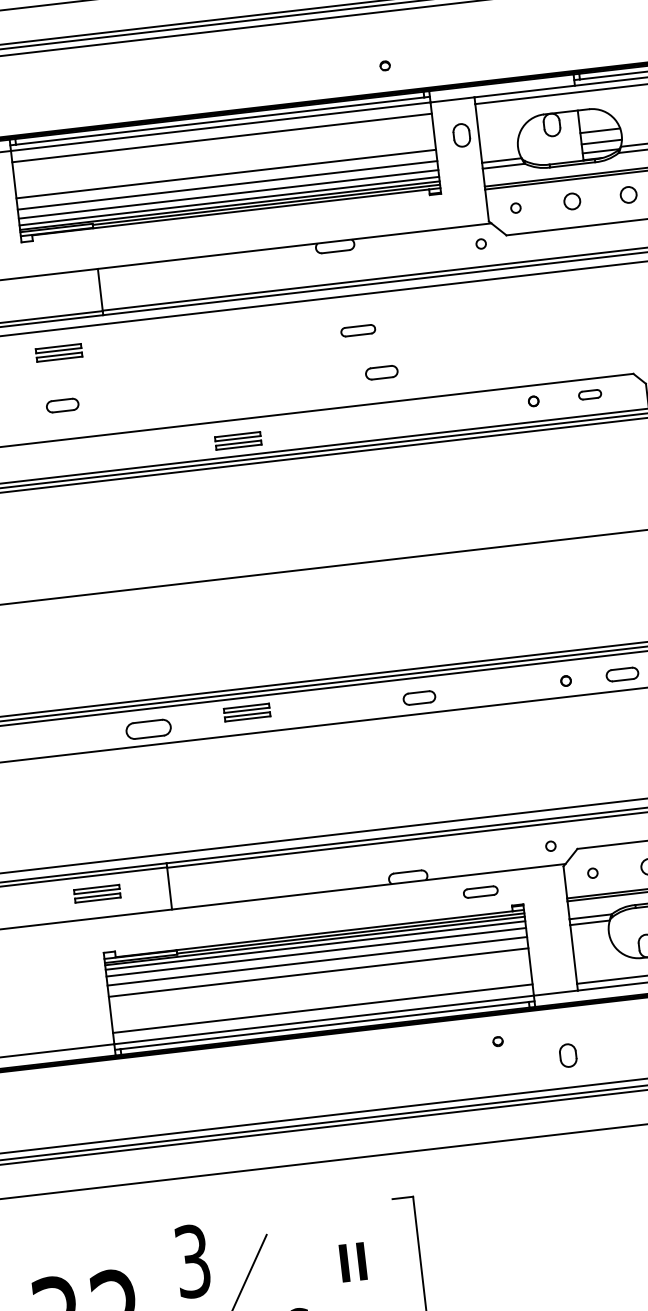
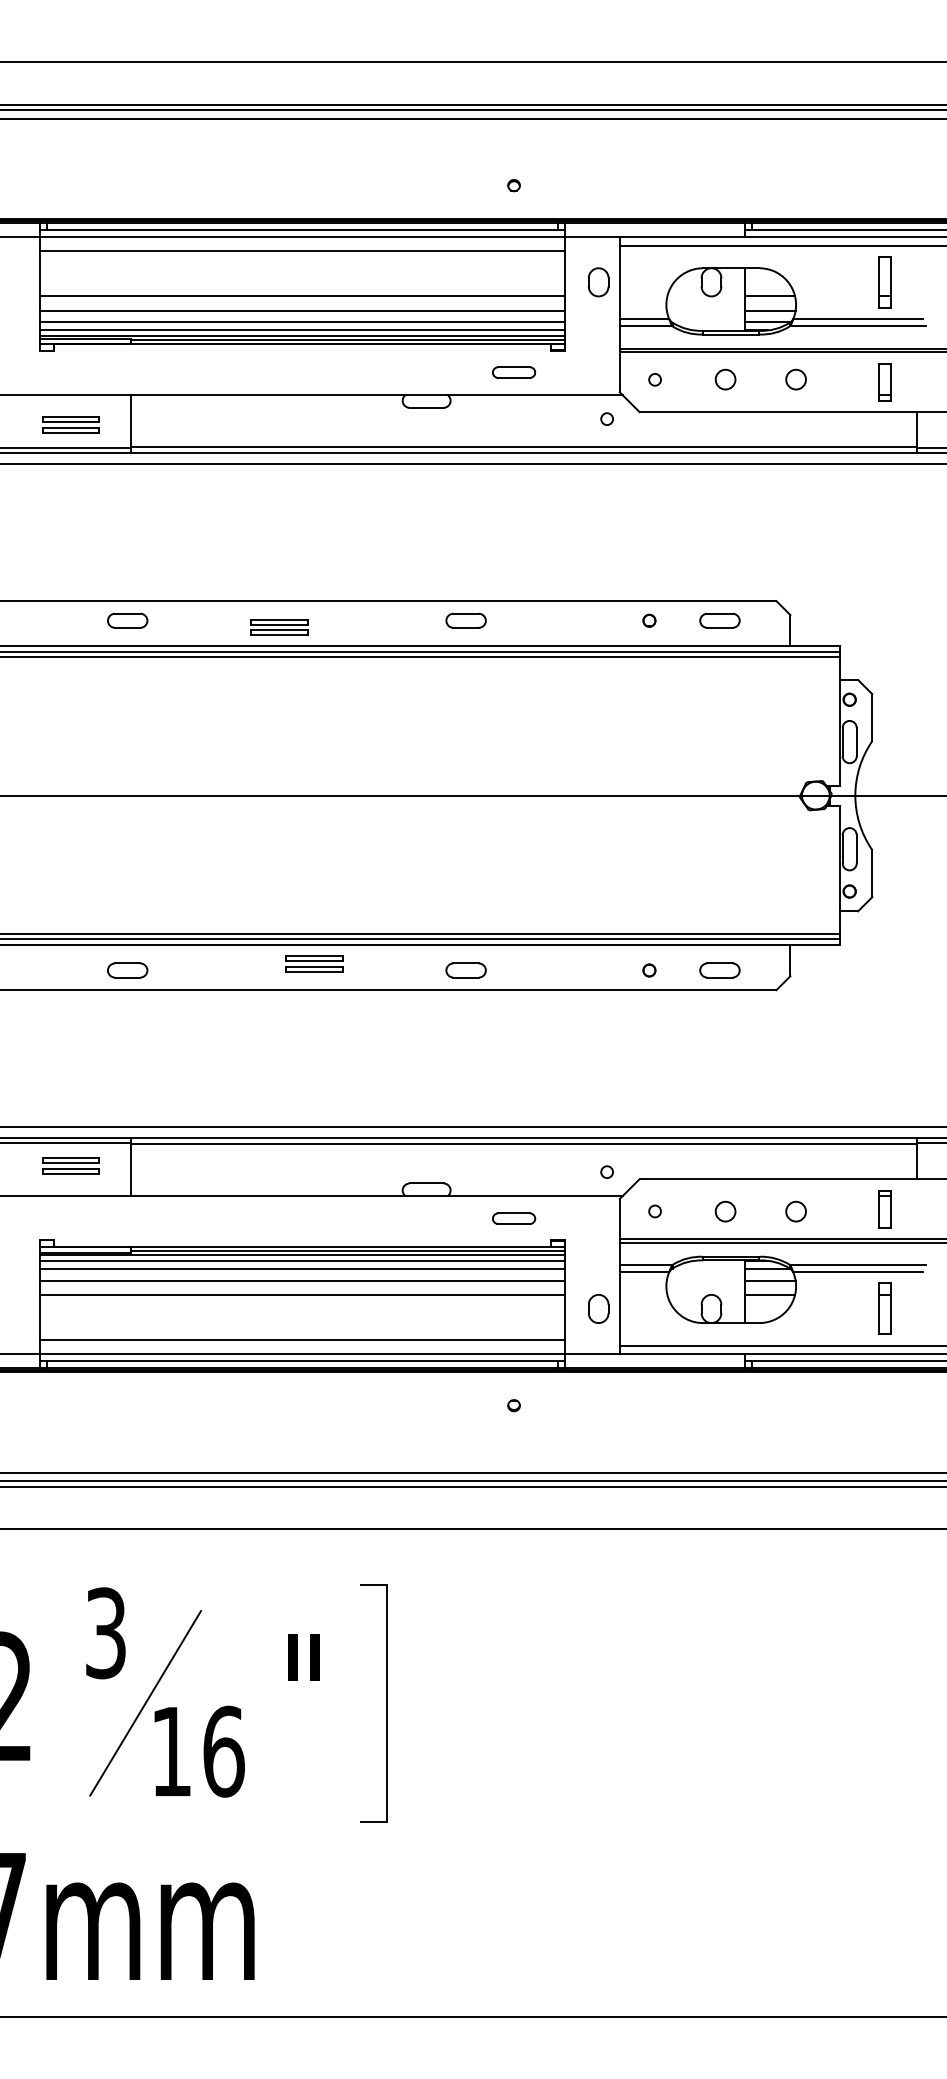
part: (357, 330) -> (513, 372), moved
part: (58, 352) -> (70, 424), moved
part: (381, 372) -> (465, 620), moved
part: (589, 394) -> (719, 620), size x1.43
part: (62, 405) -> (127, 620), moved
part: (247, 712) -> (314, 963), moved
part: (148, 729) -> (127, 970), size x0.71
part: (97, 893) -> (70, 1165), moved
part: (568, 1055) -> (598, 1308), moved

